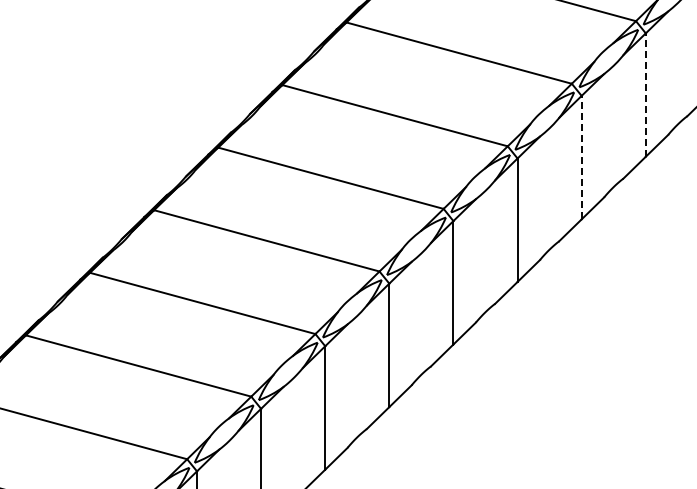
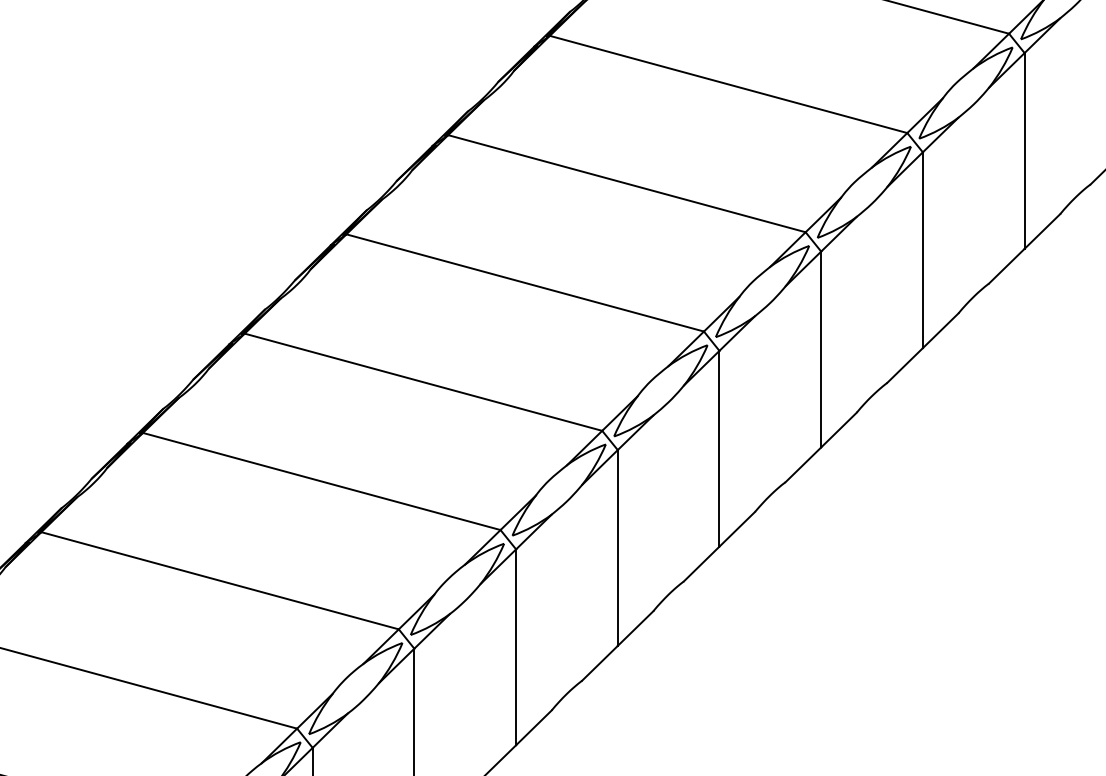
line: (645, 95) -> (1024, 151), dashed -> solid
line: (581, 157) -> (922, 249), dashed -> solid

